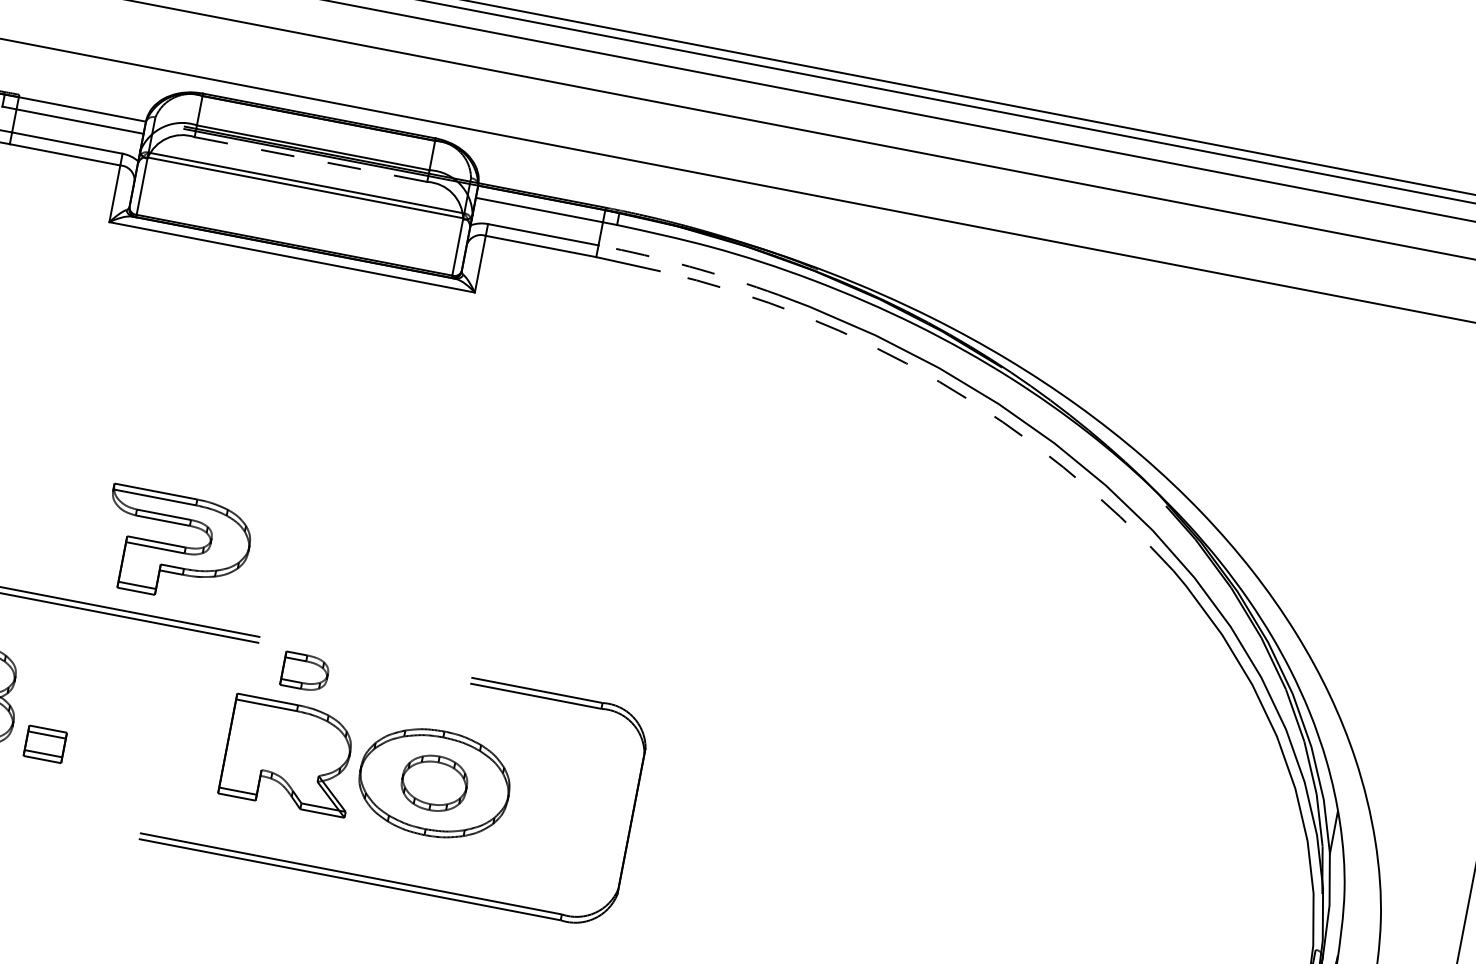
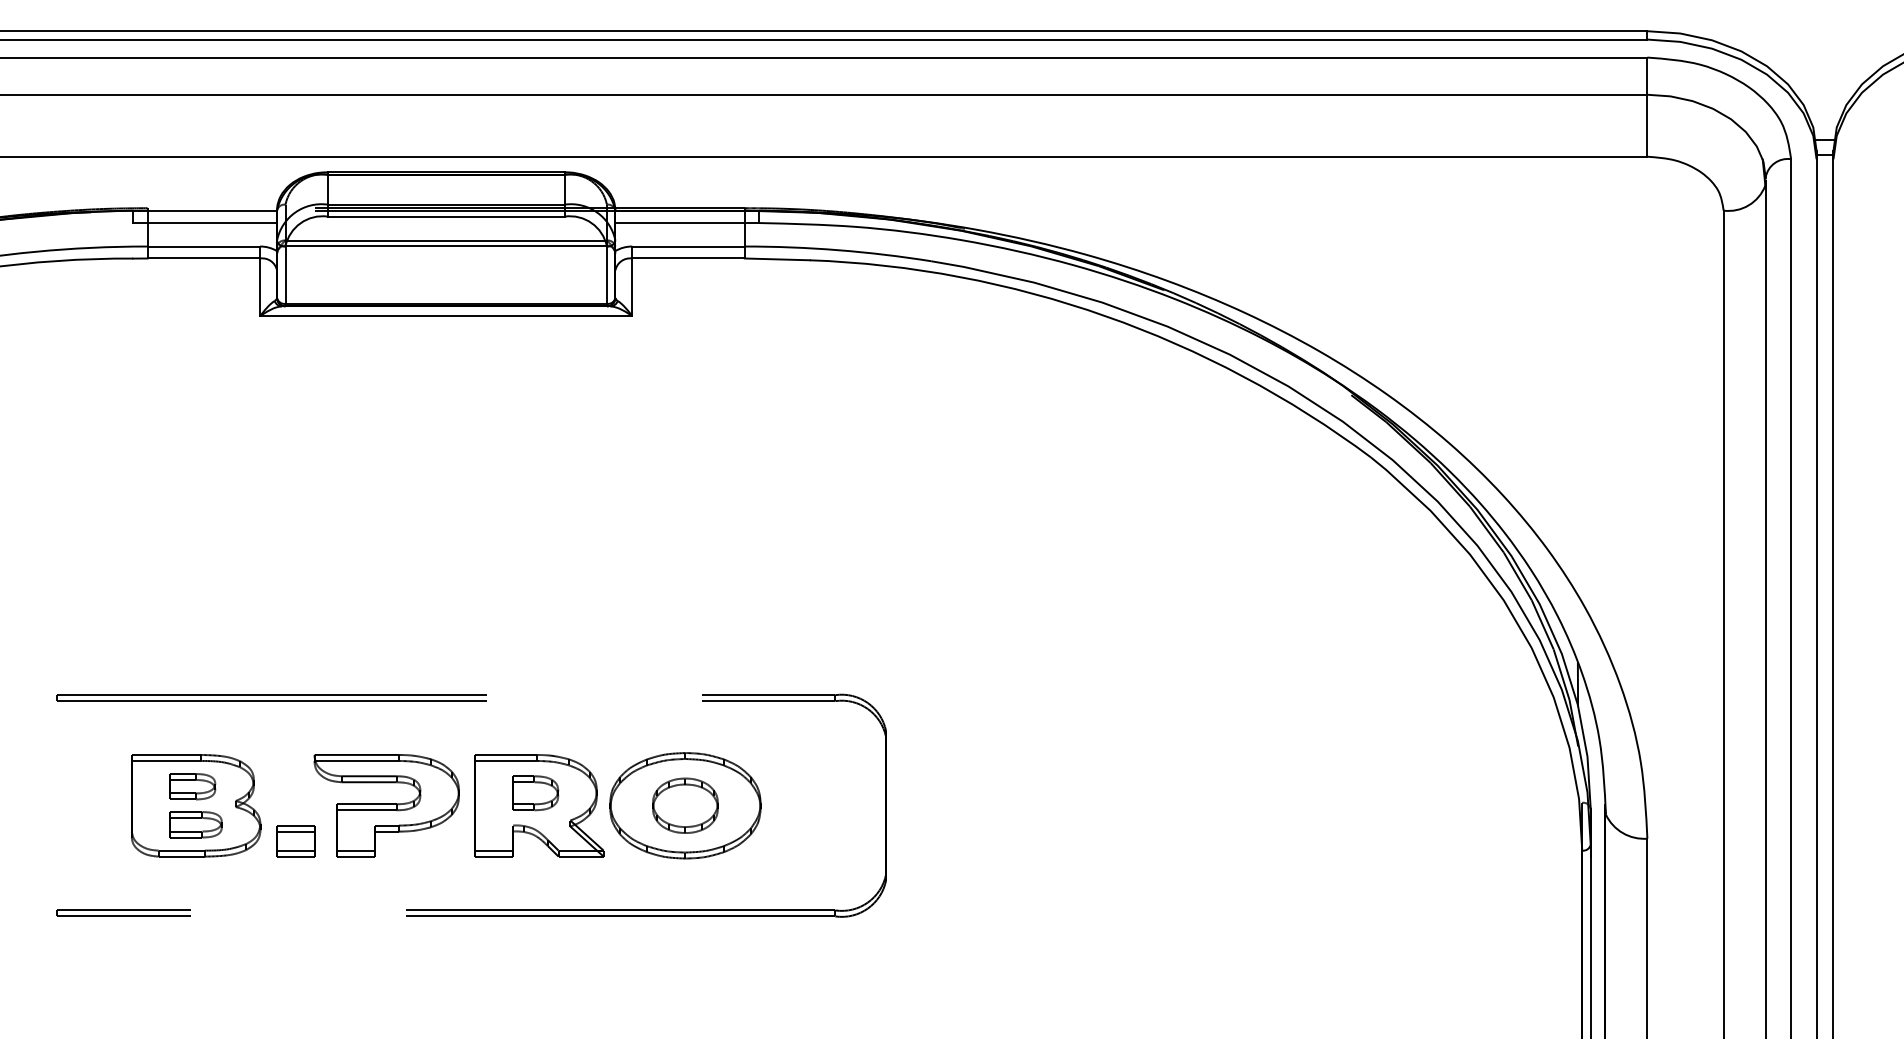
line: (310, 159) -> (445, 216), dashed -> solid
arc: (689, 266) -> (838, 250), dashed -> solid
arc: (939, 382) -> (1105, 316), dashed -> solid
part: (175, 546) -> (386, 805), moved
part: (305, 672) -> (535, 793), moved

